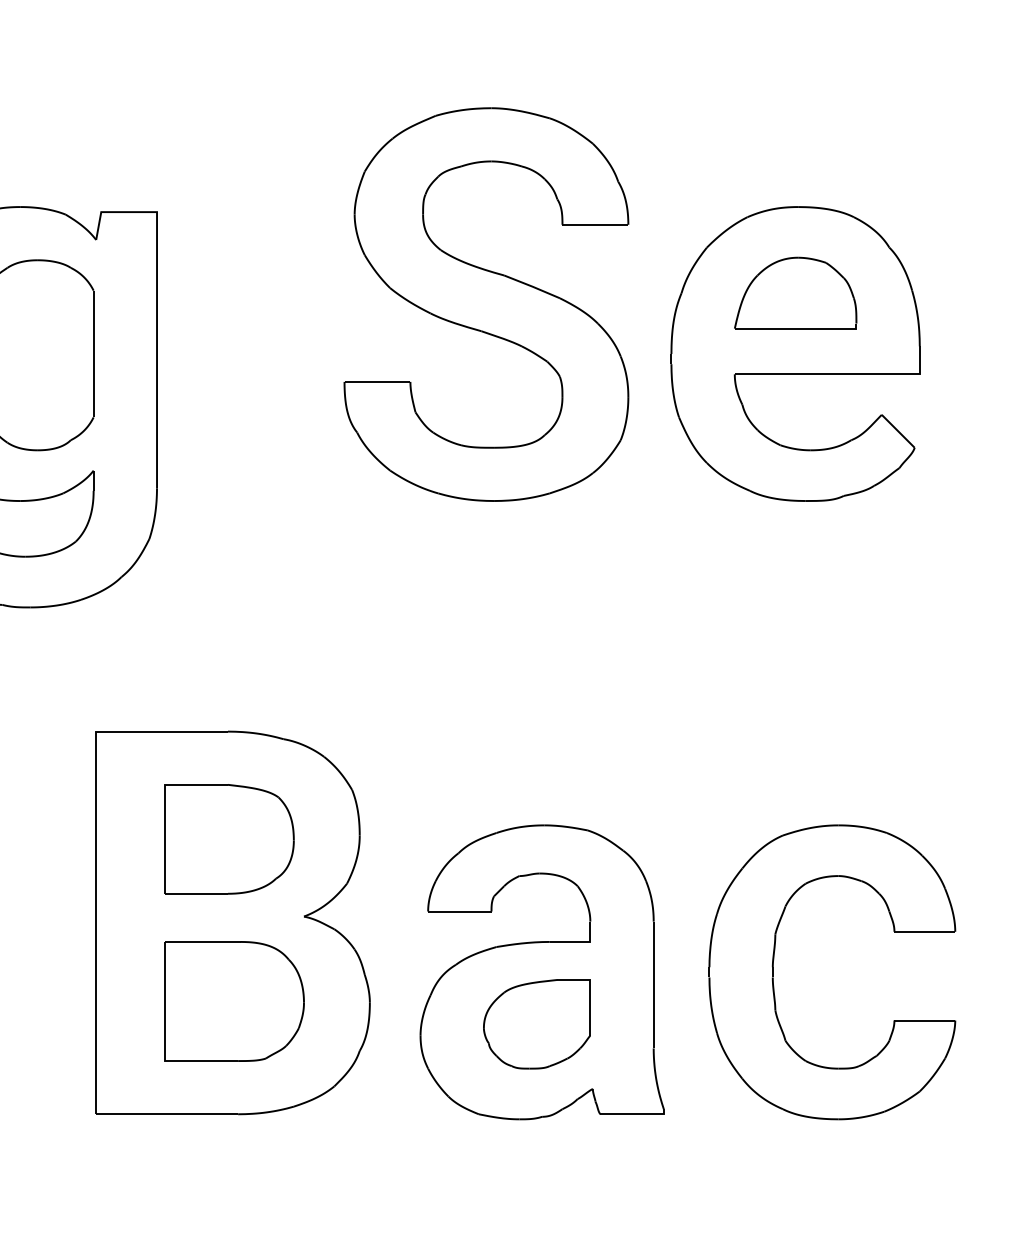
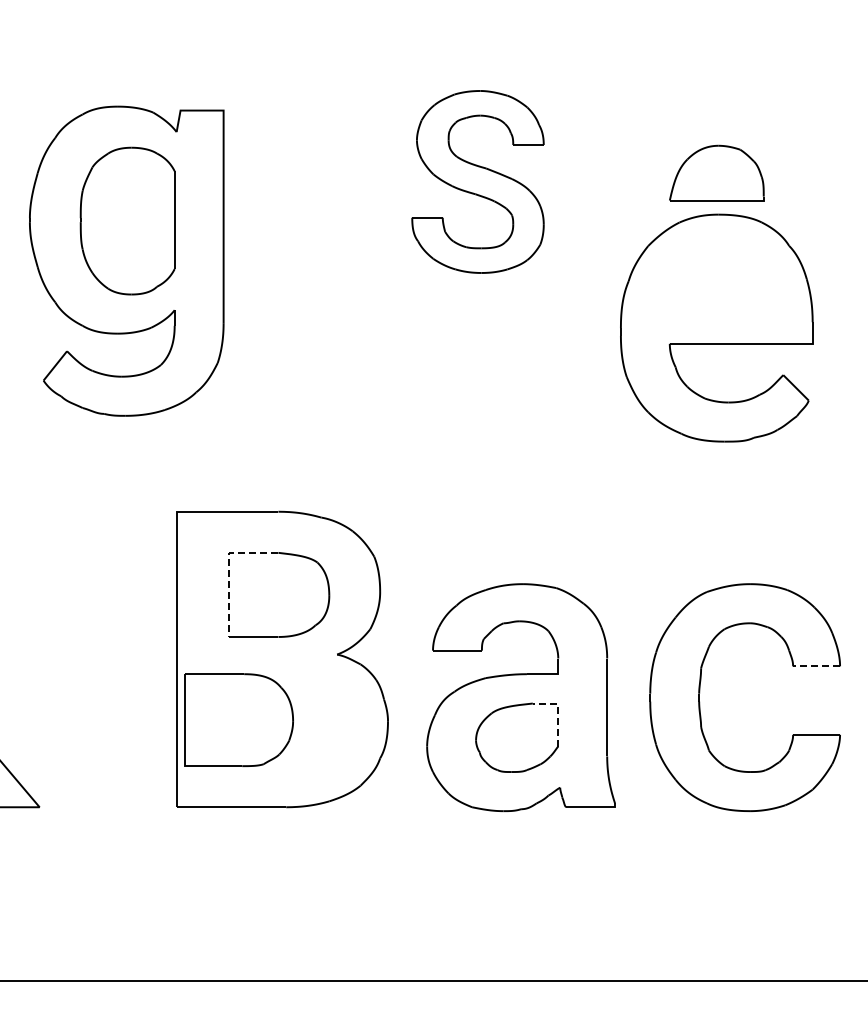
part: (485, 303) -> (477, 181), size x0.6
part: (795, 353) -> (716, 327), moved
line: (164, 807) -> (229, 570), solid -> dashed
line: (924, 932) -> (816, 666), solid -> dashed
line: (590, 990) -> (558, 711), solid -> dashed
part: (233, 1000) -> (238, 719), moved

